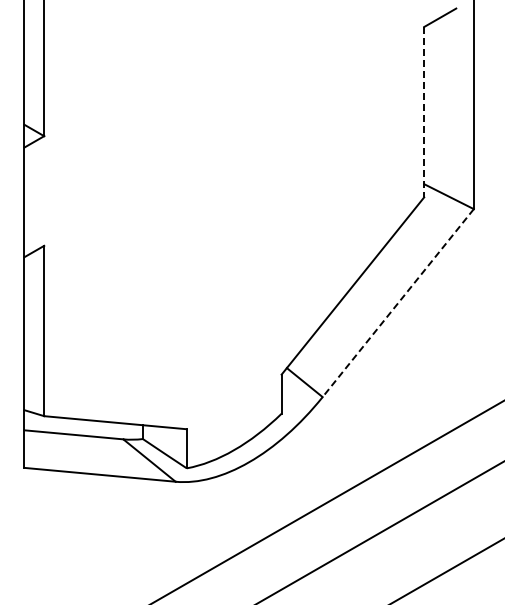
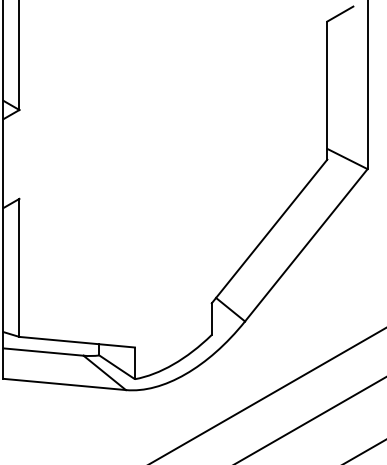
line: (424, 112) -> (327, 90), dashed -> solid
line: (398, 303) -> (306, 245), dashed -> solid

